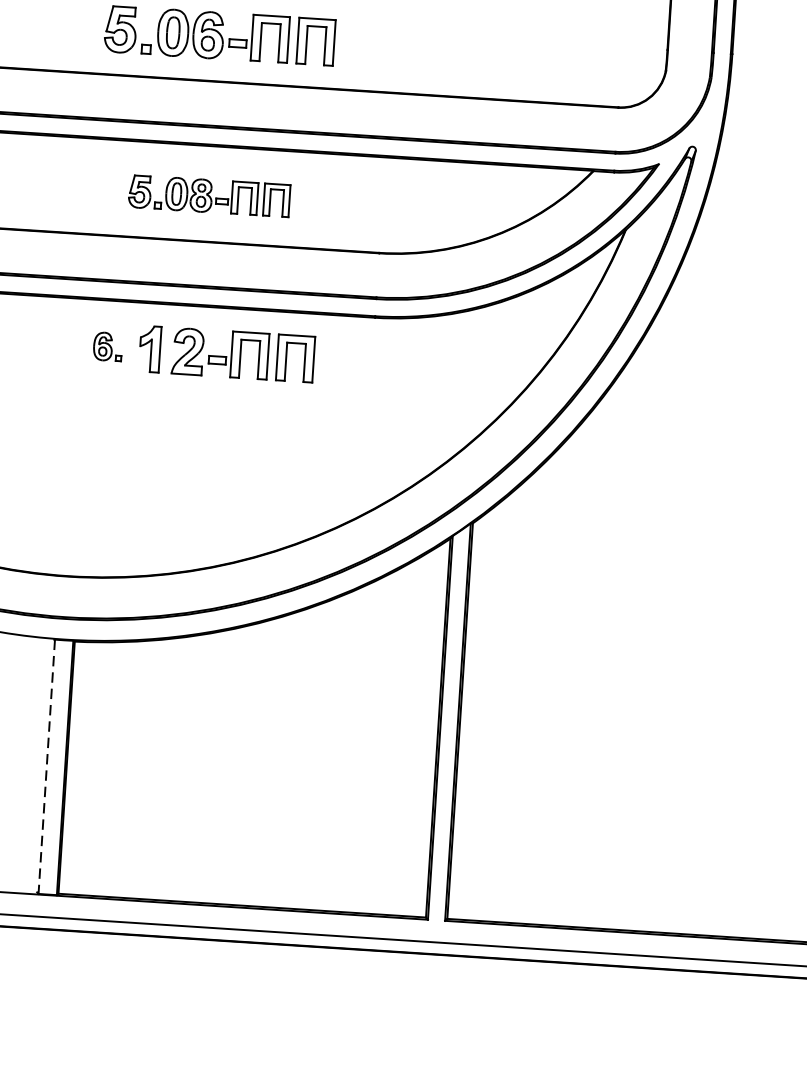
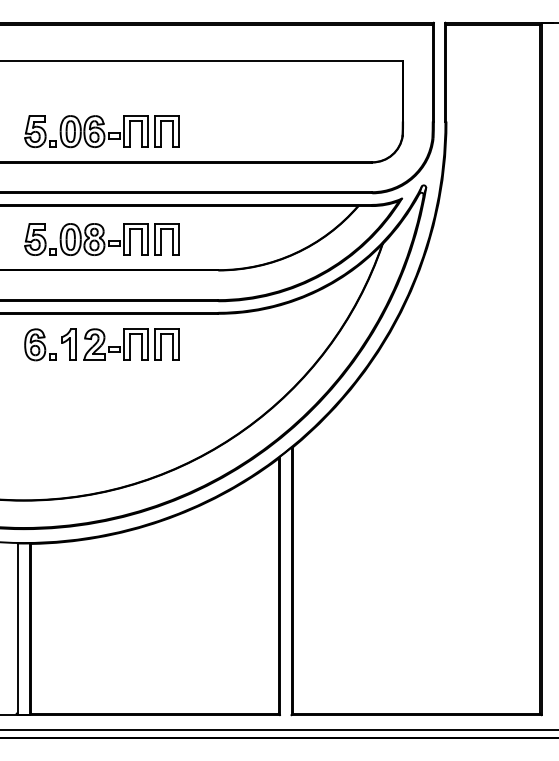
part: (208, 196) -> (101, 239), size x1.43
part: (107, 346) -> (40, 344), size x1.67
line: (46, 767) -> (17, 629), dashed -> solid

